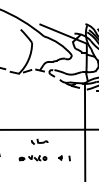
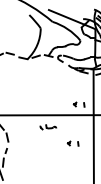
part: (69, 119) -> (78, 104), added
part: (32, 158) -> (41, 143), removed

